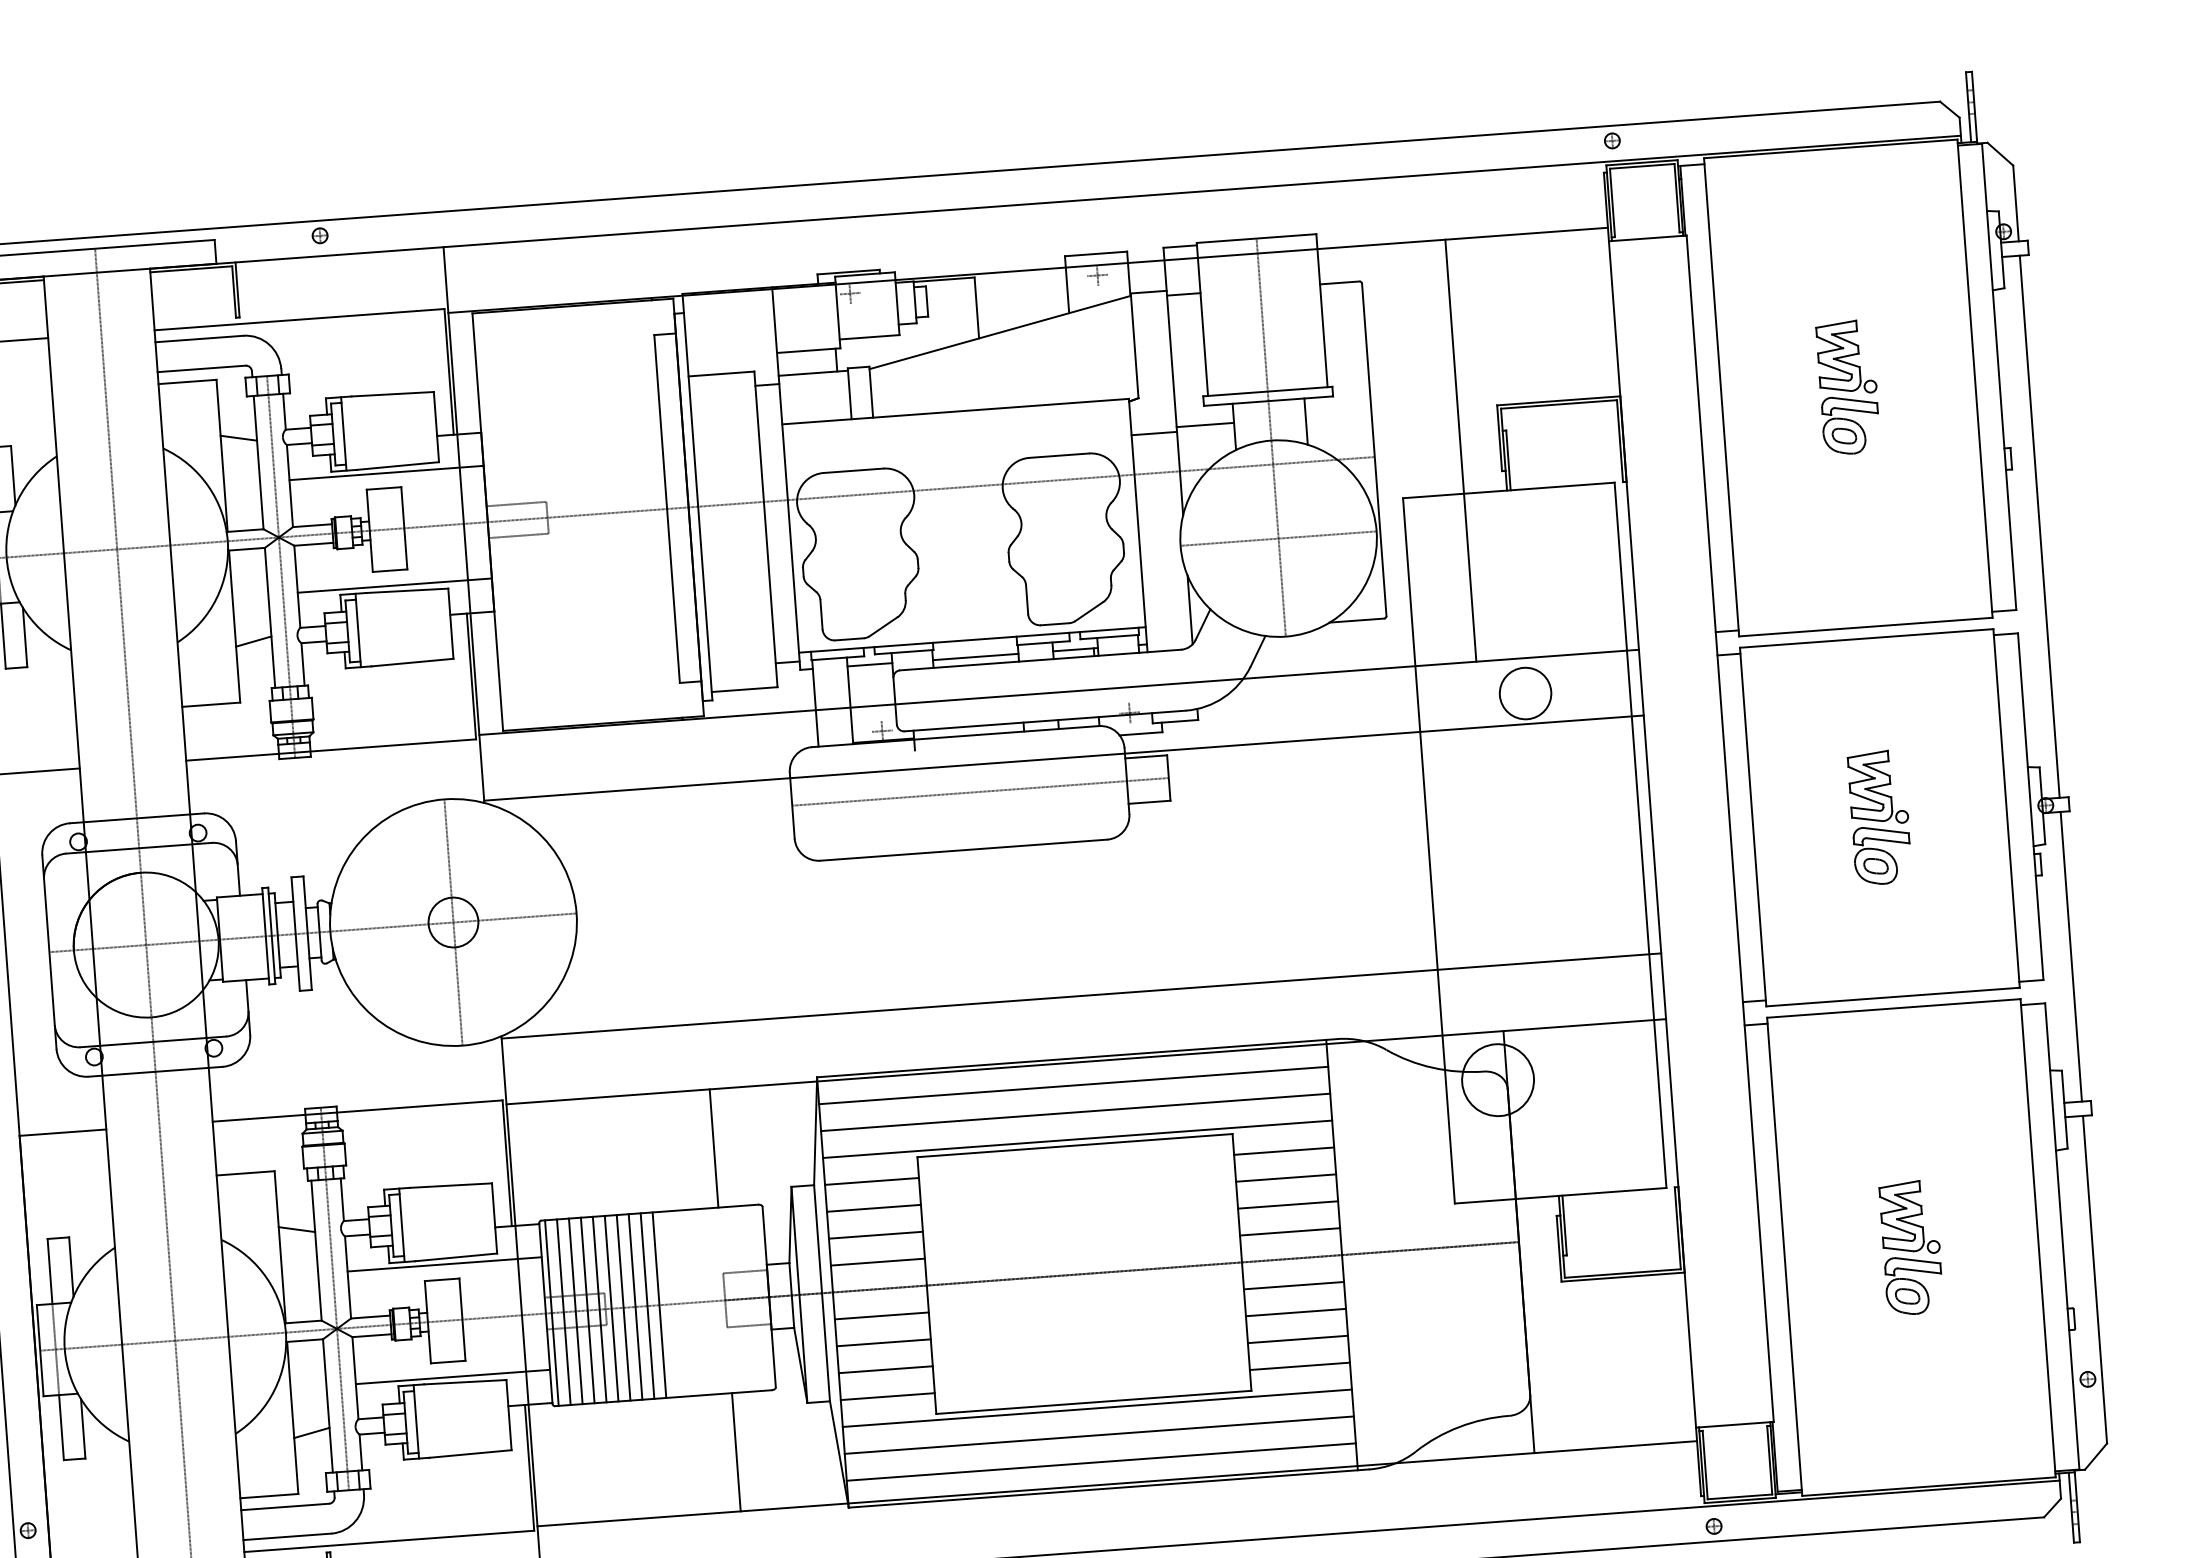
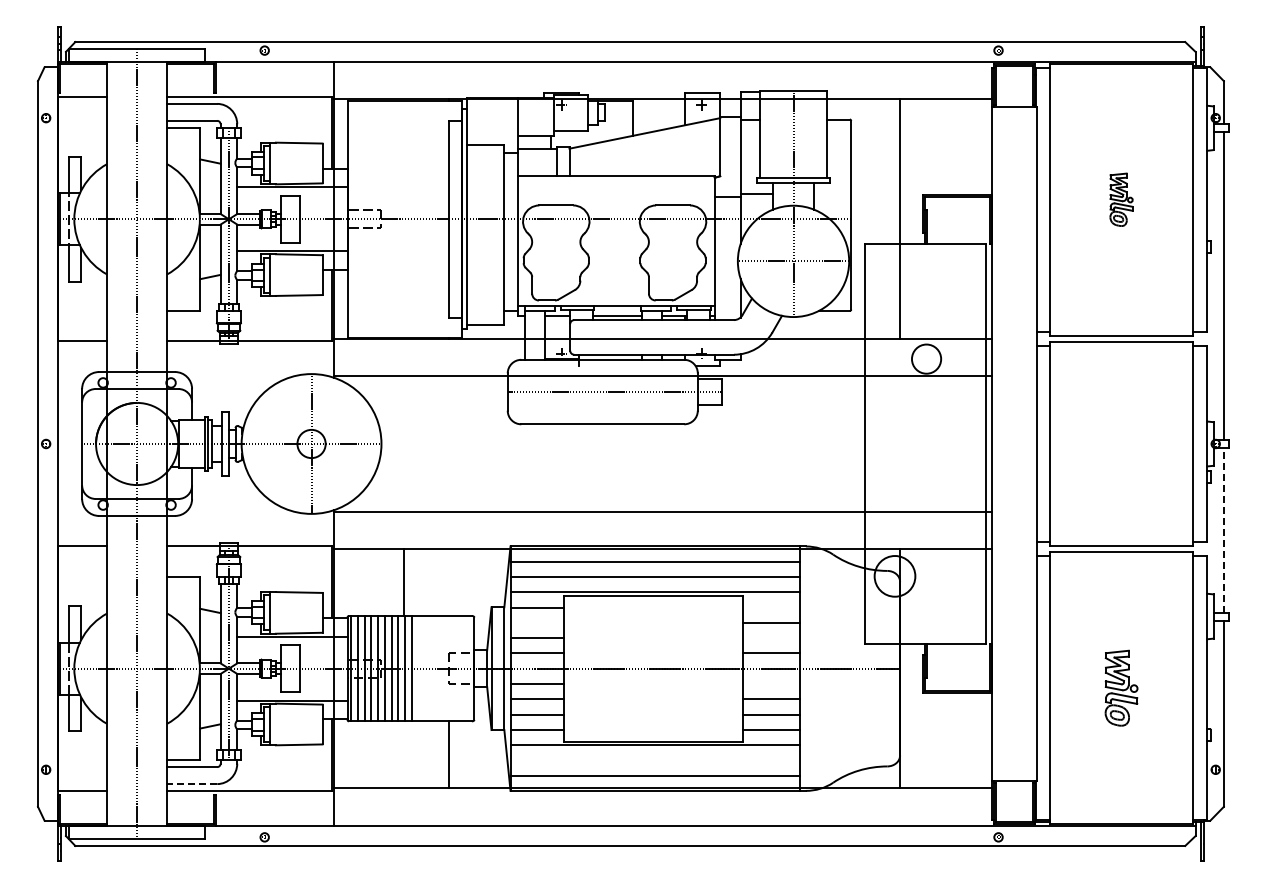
part: (1848, 387) -> (1121, 199), size x0.7
part: (1879, 816) -> (1121, 443), removed
line: (2070, 955) -> (1223, 529), solid -> dashed
line: (714, 1148) -> (404, 582), moved
line: (1282, 1151) -> (770, 607), removed
line: (1286, 1205) -> (770, 638), removed
line: (872, 1207) -> (536, 622), removed
line: (1292, 1284) -> (770, 683), removed
line: (1098, 1435) -> (654, 760), removed
line: (287, 1537) -> (192, 784), solid -> dashed

